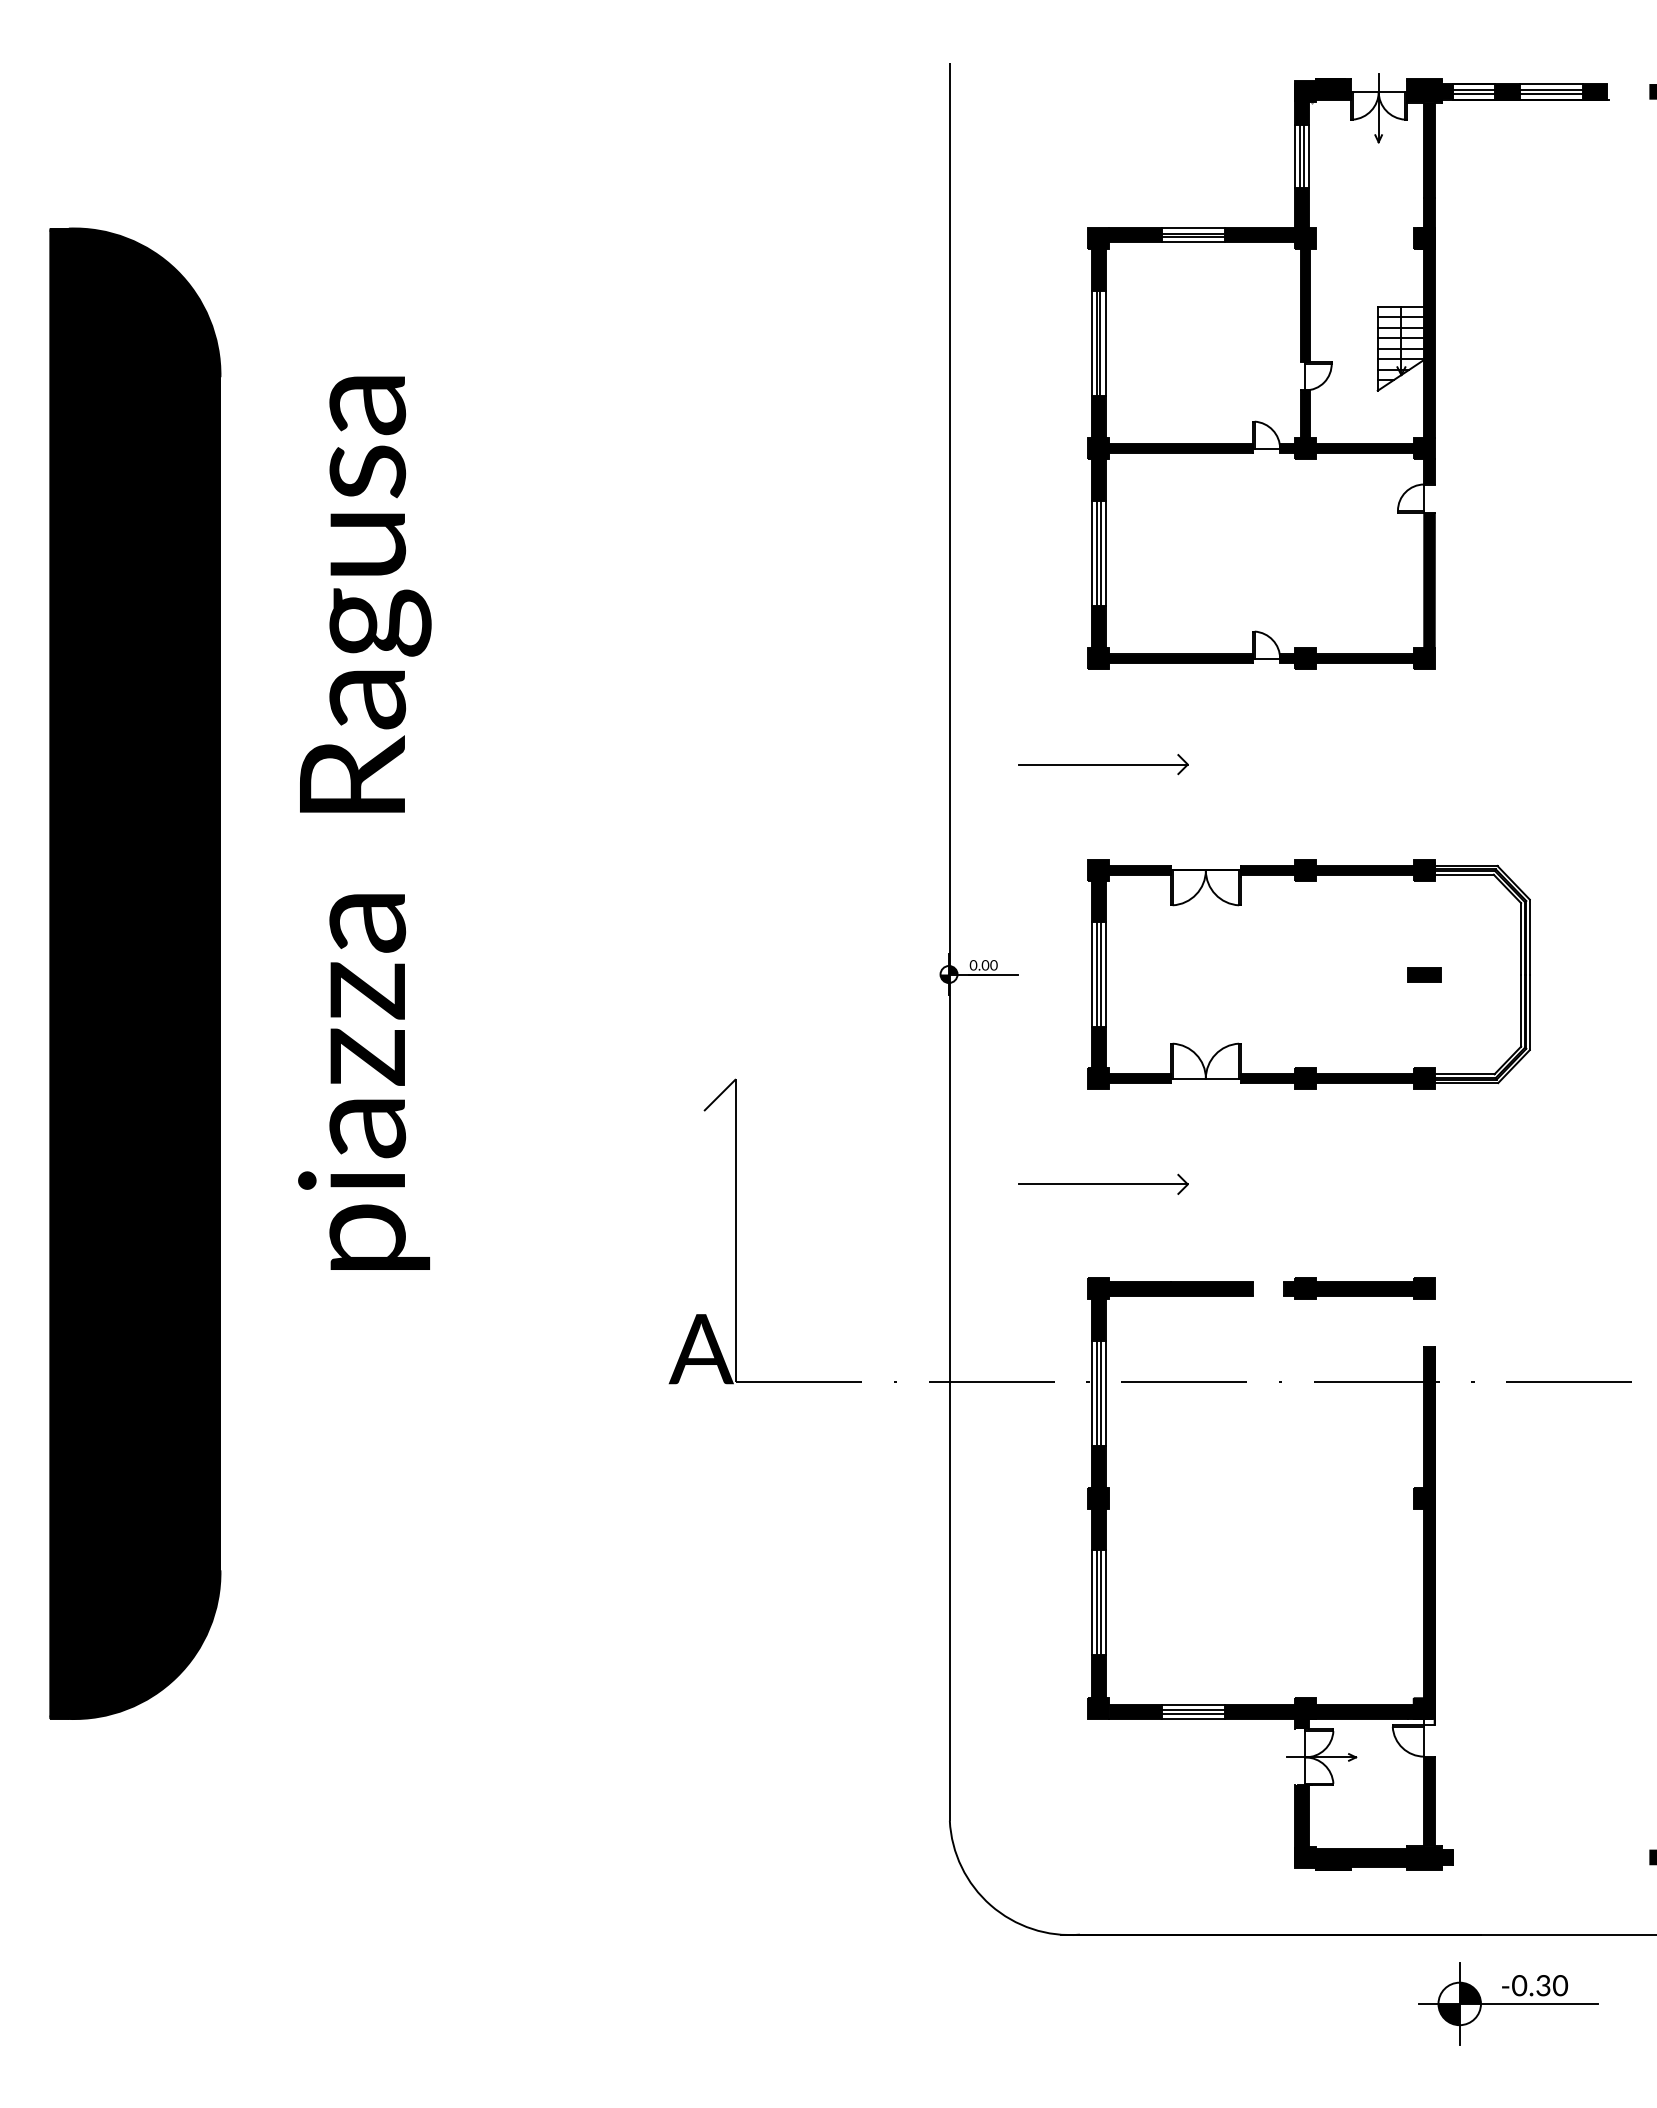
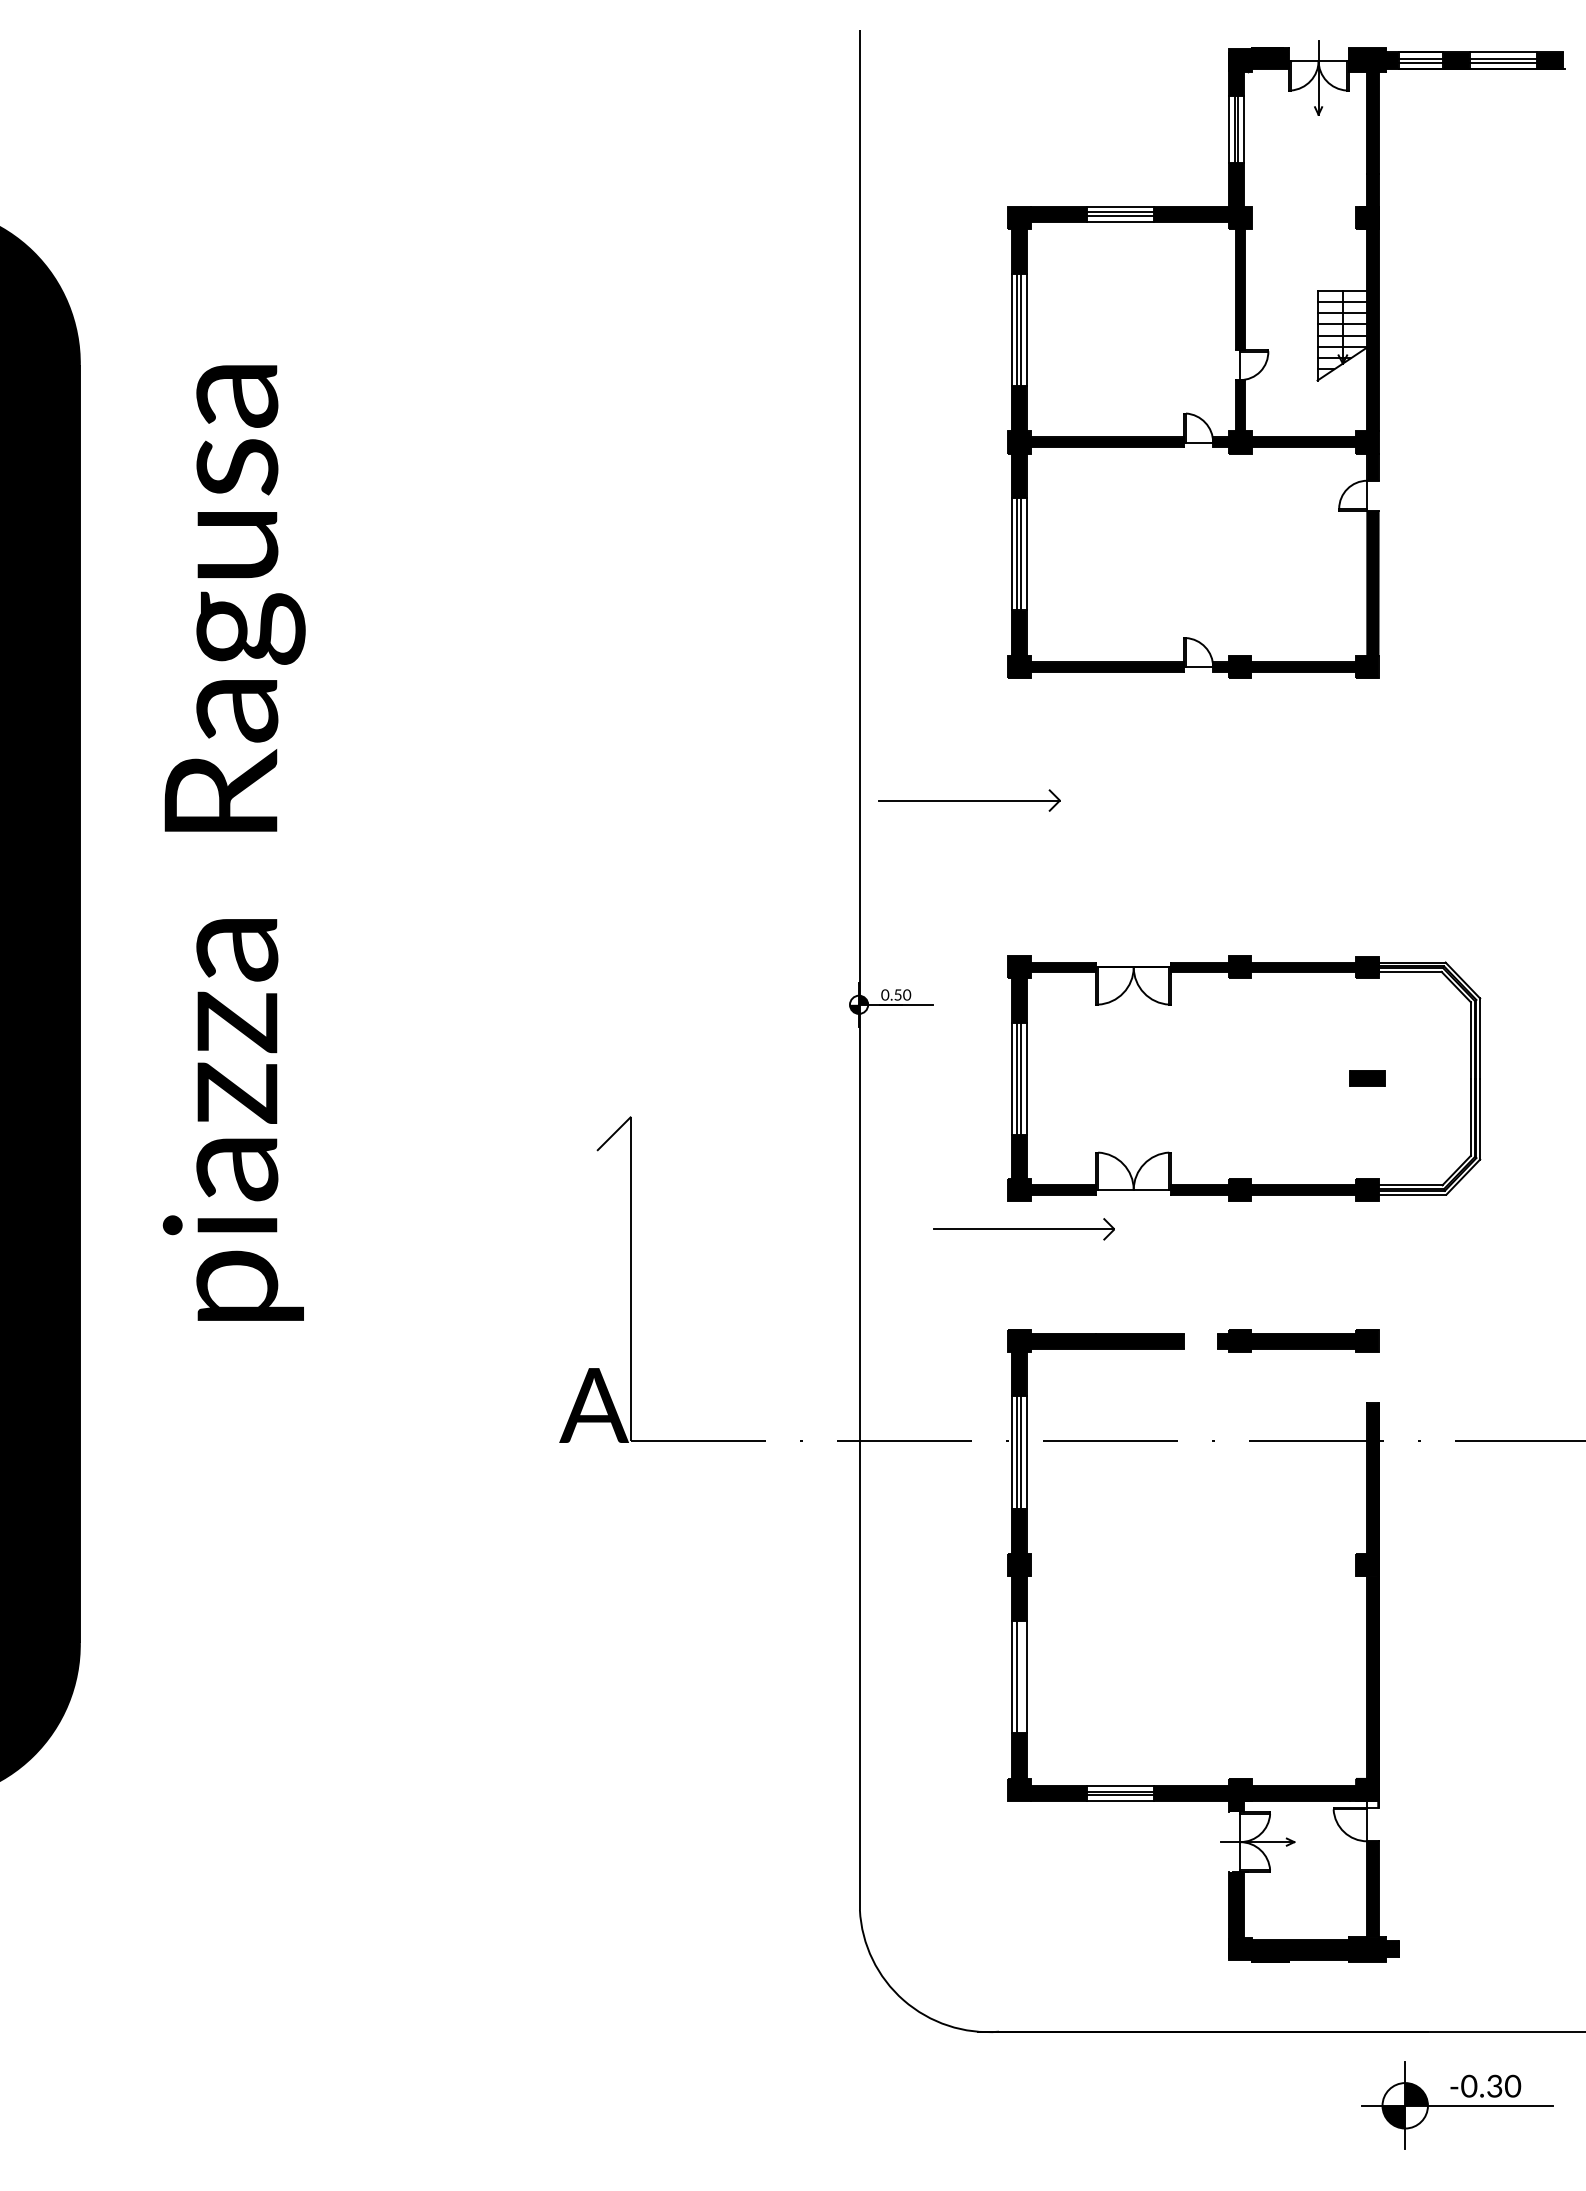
part: (1103, 764) -> (969, 800), moved
text: (985, 965) -> (898, 995), 0.00 -> 0.50
part: (1308, 974) -> (1243, 1078), moved
line: (1100, 1602) -> (1021, 1676), removed

